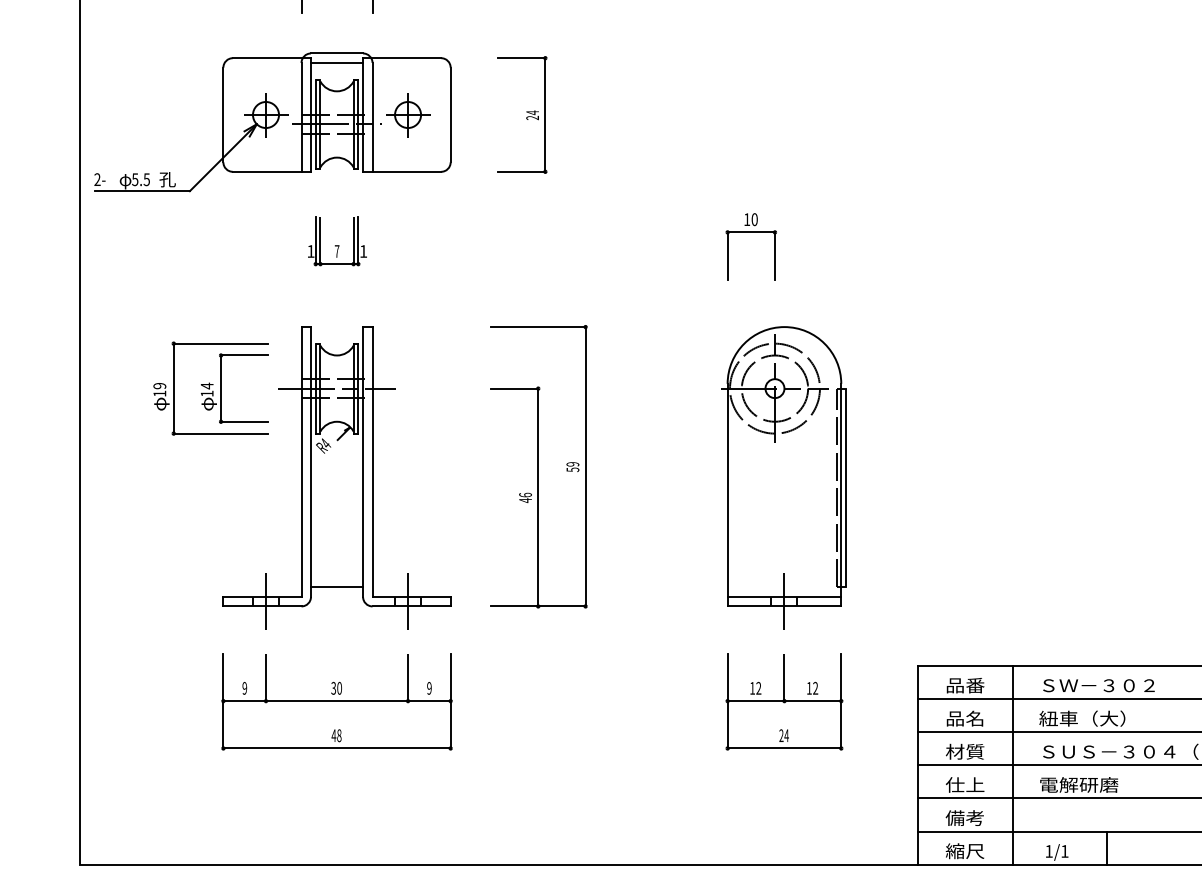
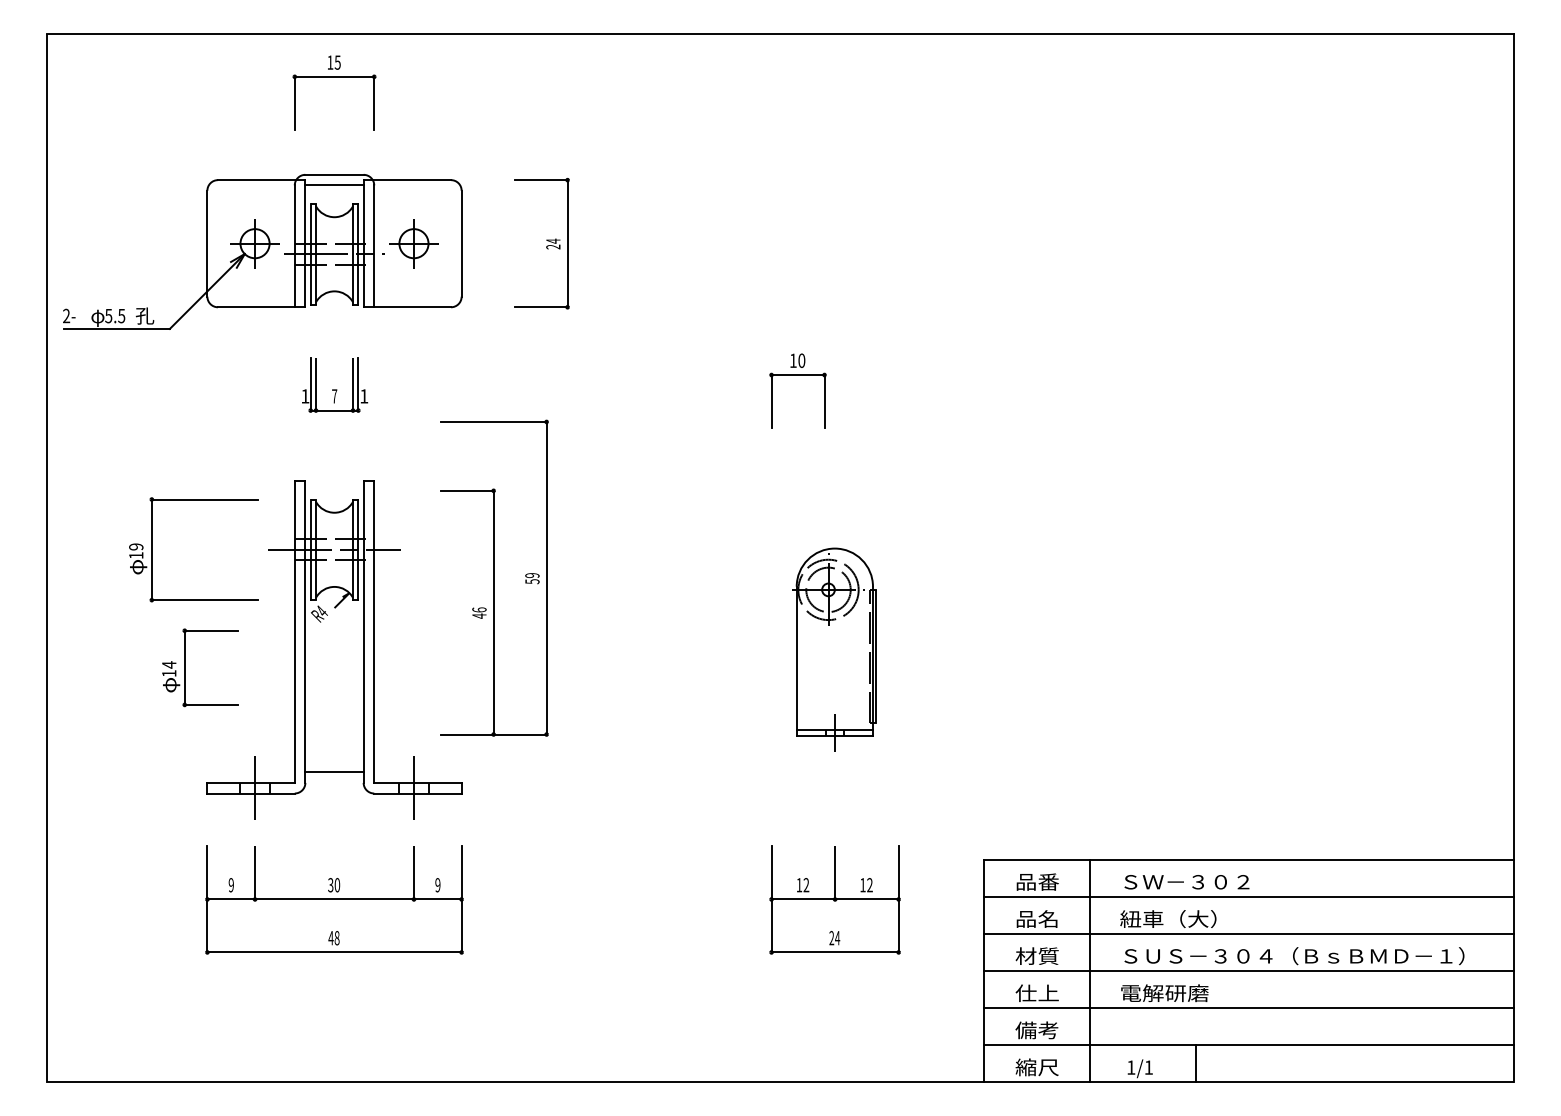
part: (221, 388) -> (185, 667), moved
part: (539, 466) -> (494, 577), moved
part: (783, 477) -> (834, 649), size x0.6

